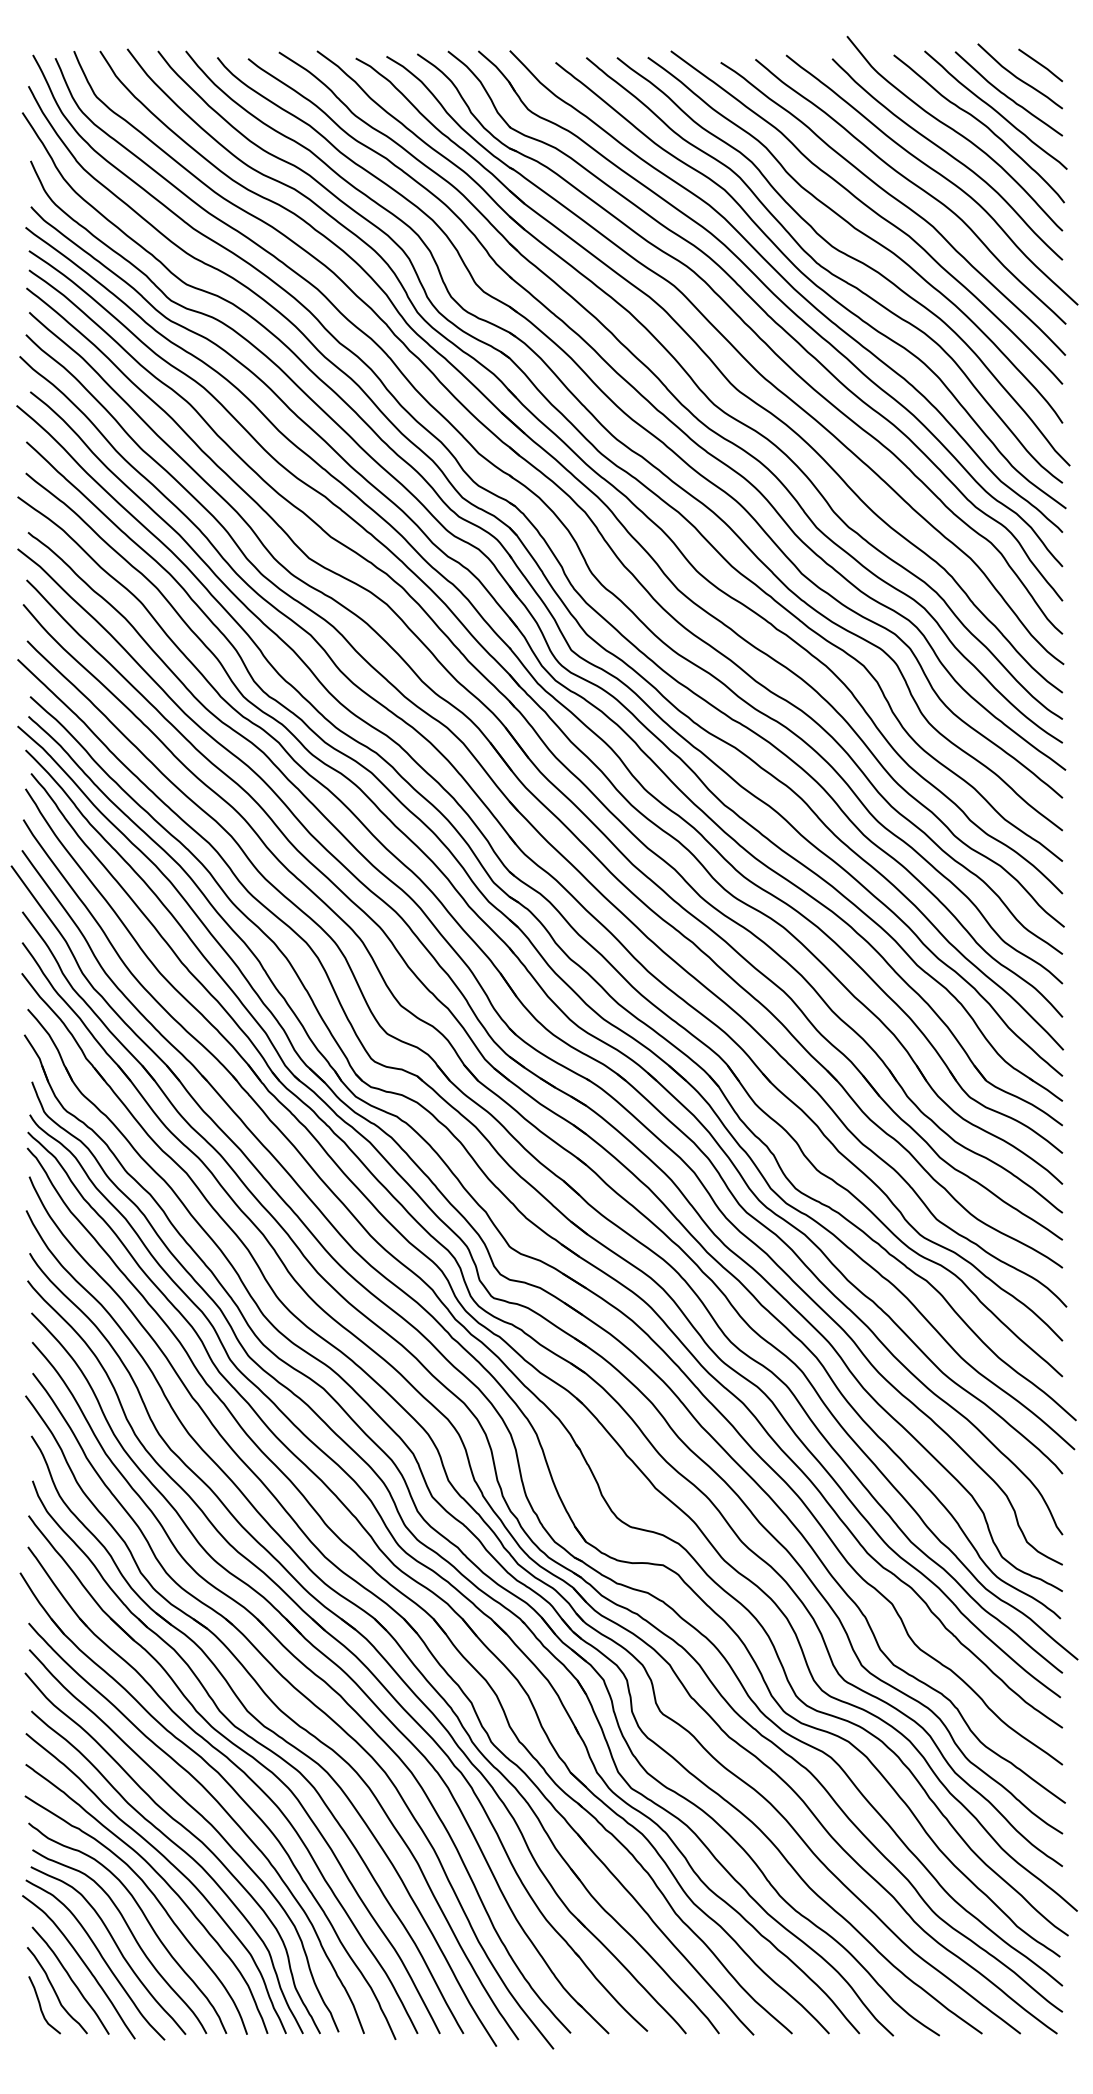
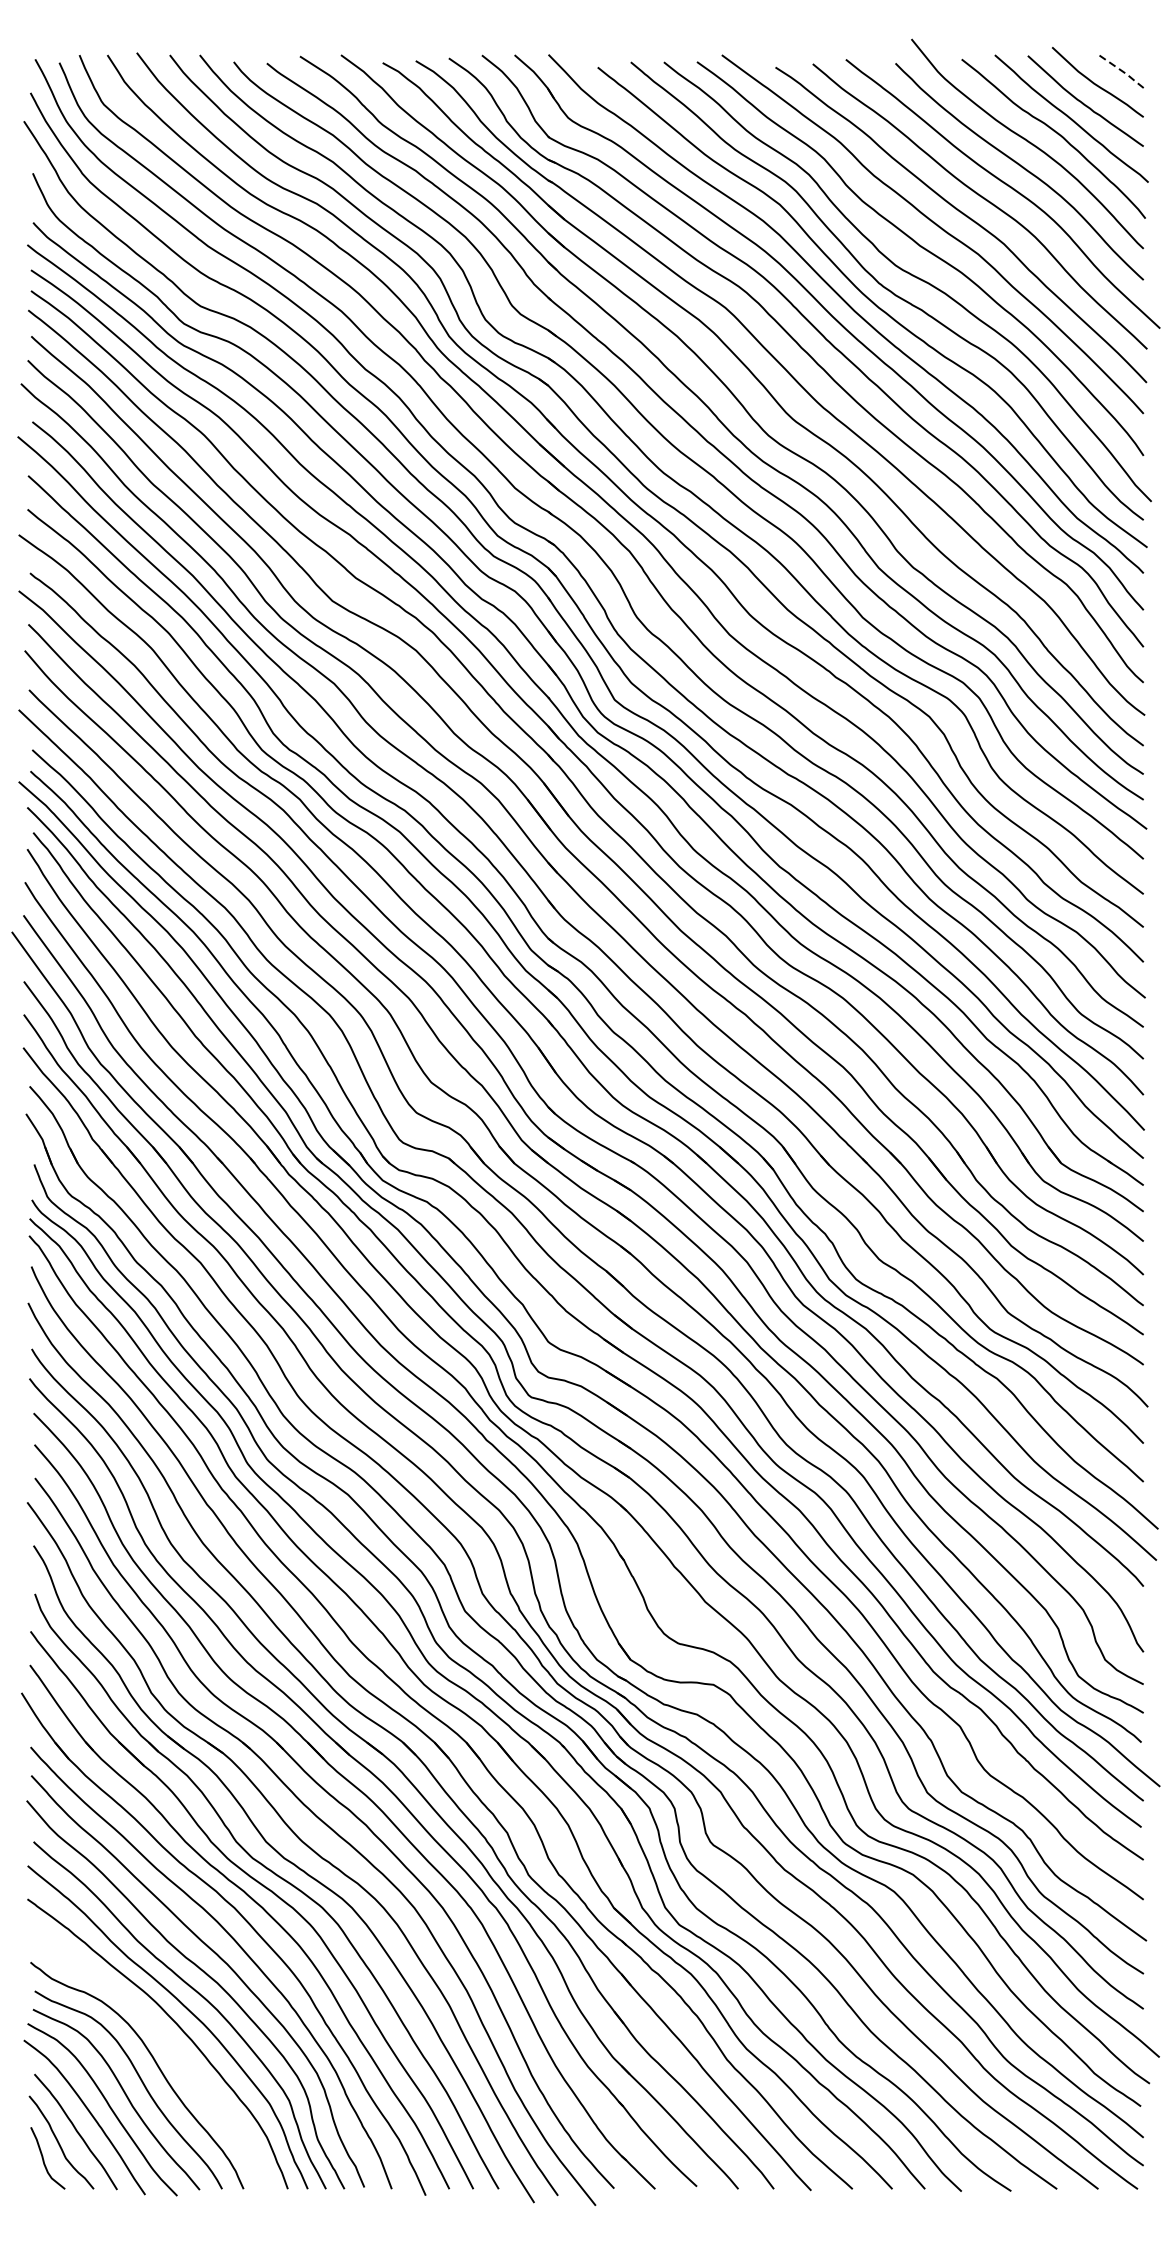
line: (1041, 65) -> (1120, 70), solid -> dashed
curve: (156, 1900) -> (168, 2045), removed

